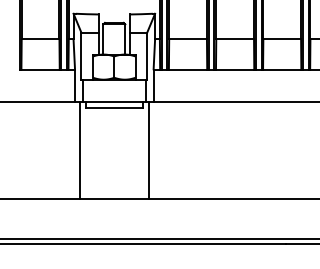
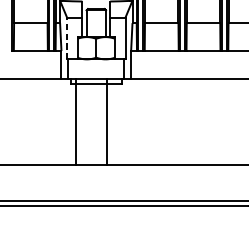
line: (81, 56) -> (67, 38), solid -> dashed
line: (79, 149) -> (76, 121), moved
line: (148, 149) -> (107, 121), moved

